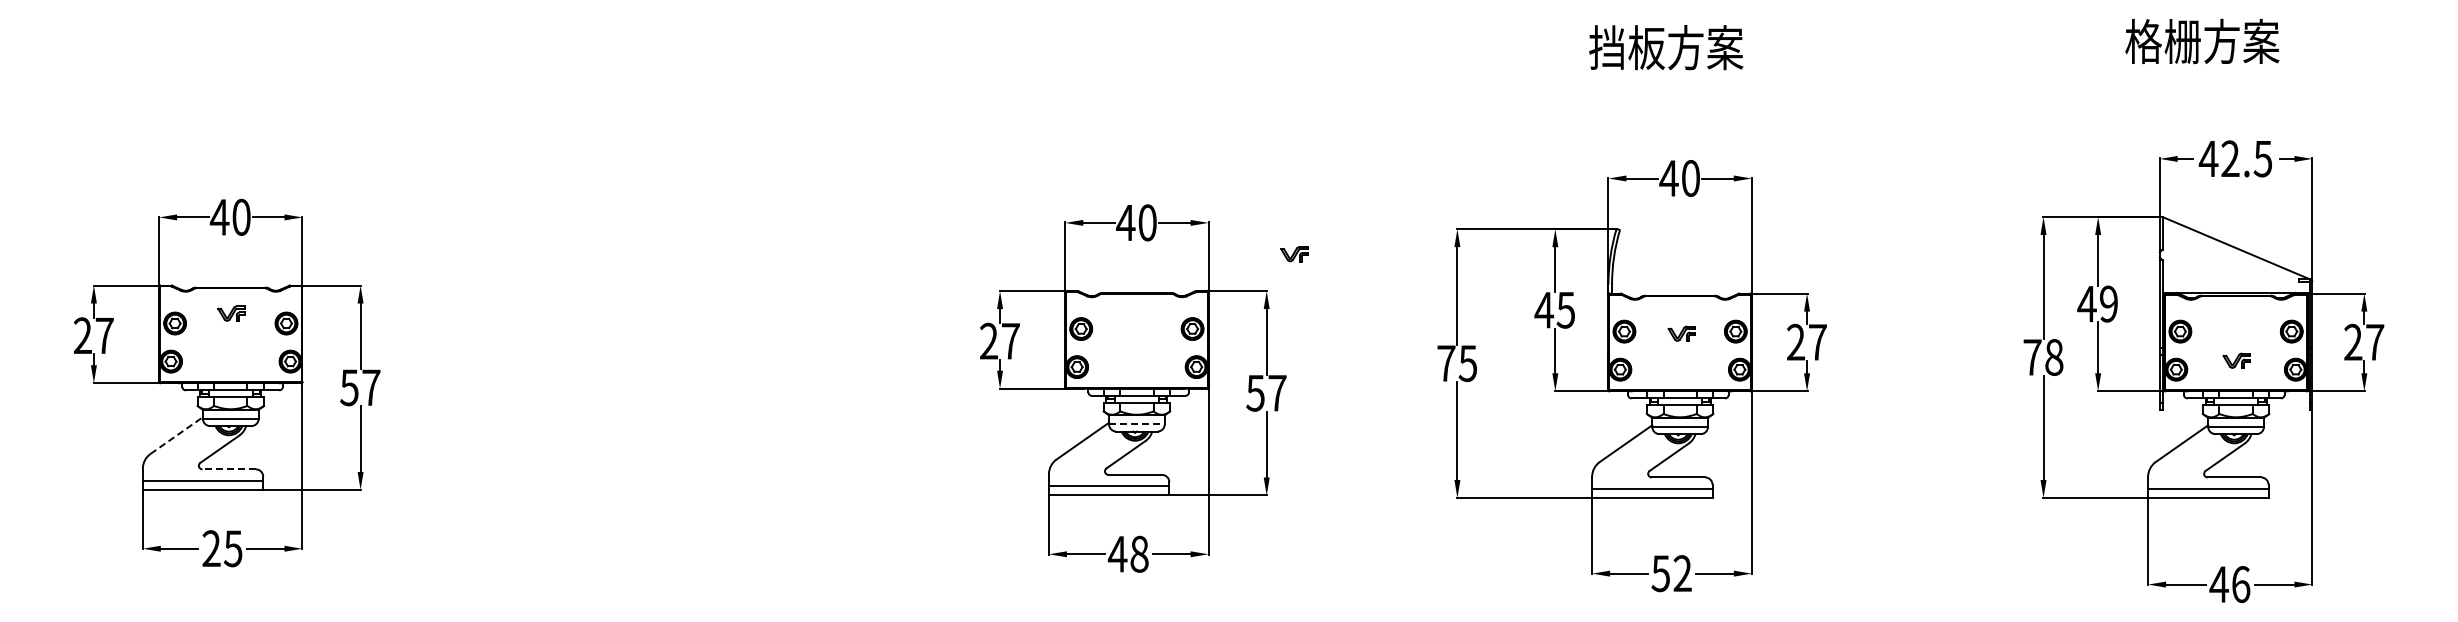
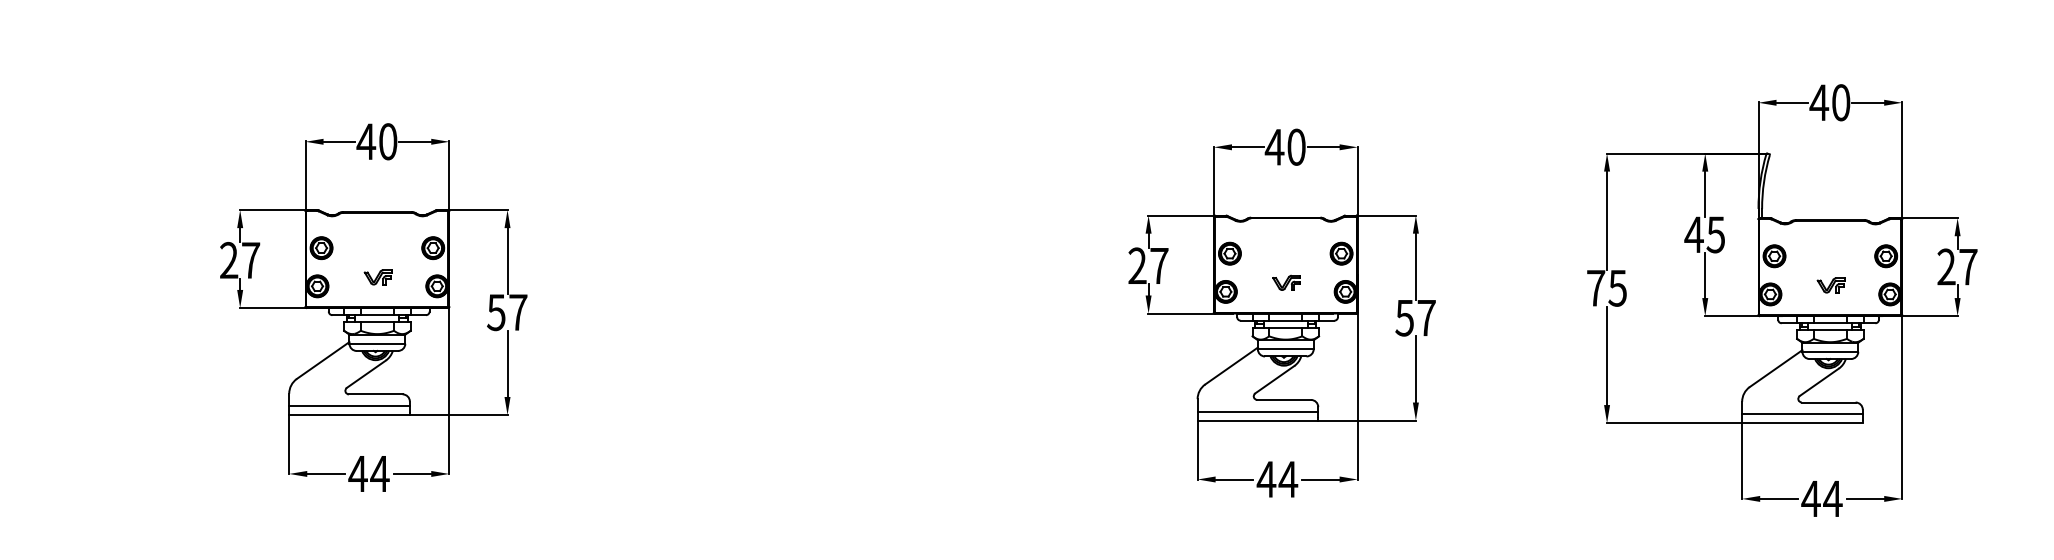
part: (1294, 254) -> (1286, 283), moved
part: (231, 313) -> (378, 277), moved
part: (1681, 333) -> (1830, 285), moved
line: (1136, 424) -> (1285, 349), dashed -> solid
line: (177, 435) -> (323, 360), dashed -> solid
line: (229, 469) -> (376, 394), dashed -> solid
text: (222, 548) -> (369, 473), 25 -> 44
text: (1139, 553) -> (1288, 478), 48 -> 44
text: (1671, 573) -> (1821, 498), 52 -> 44

